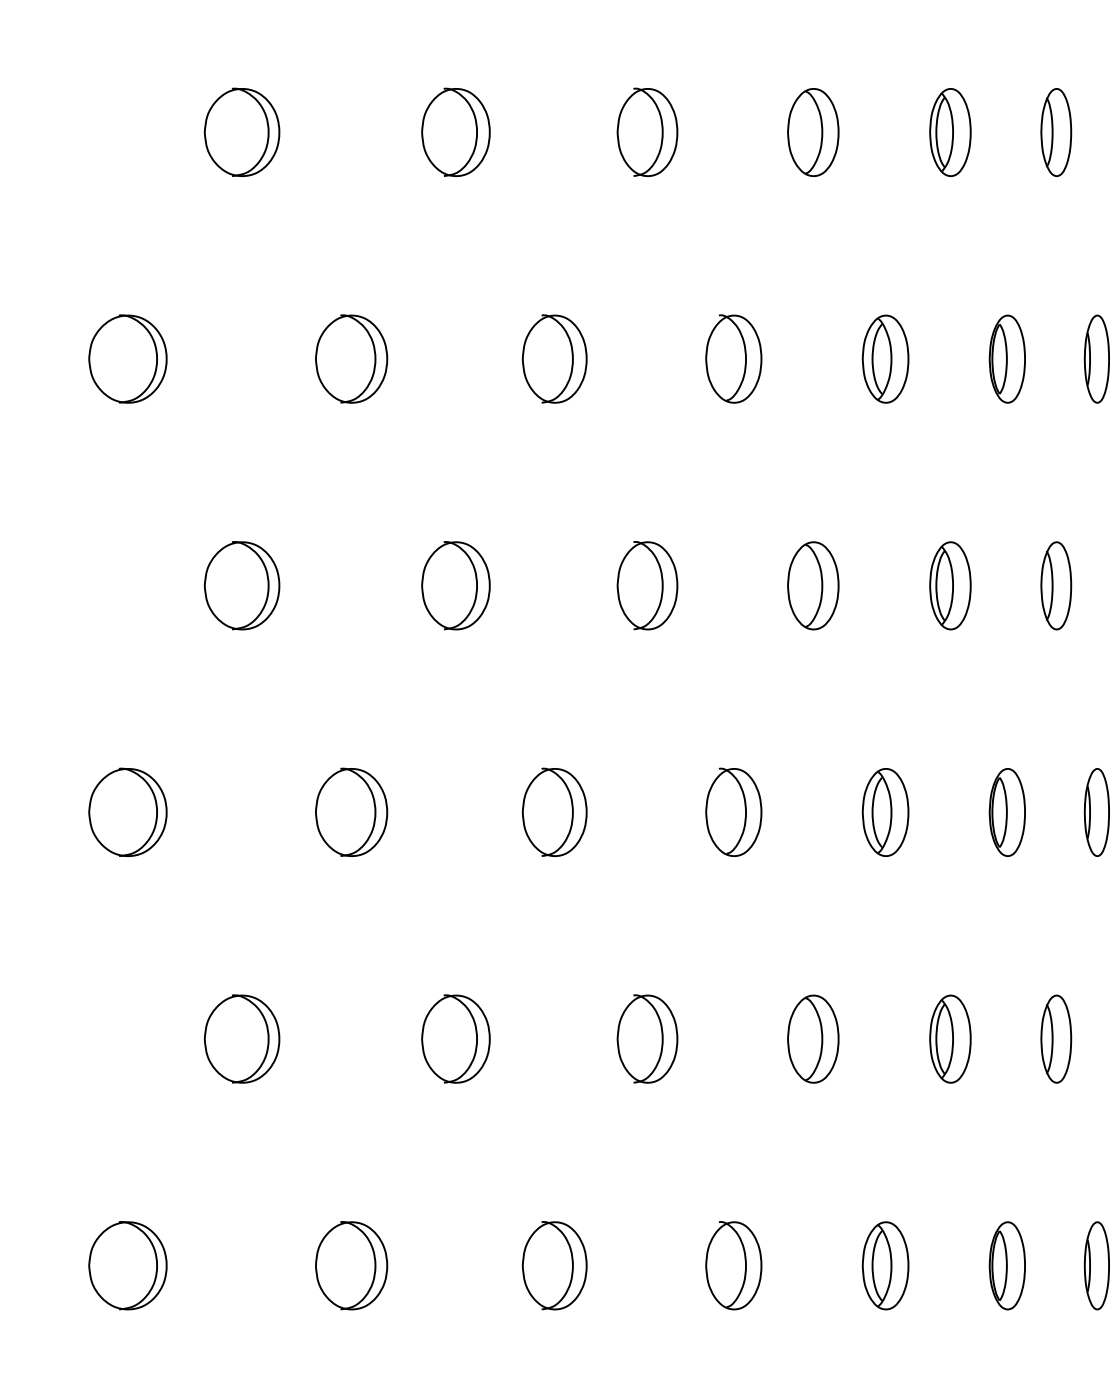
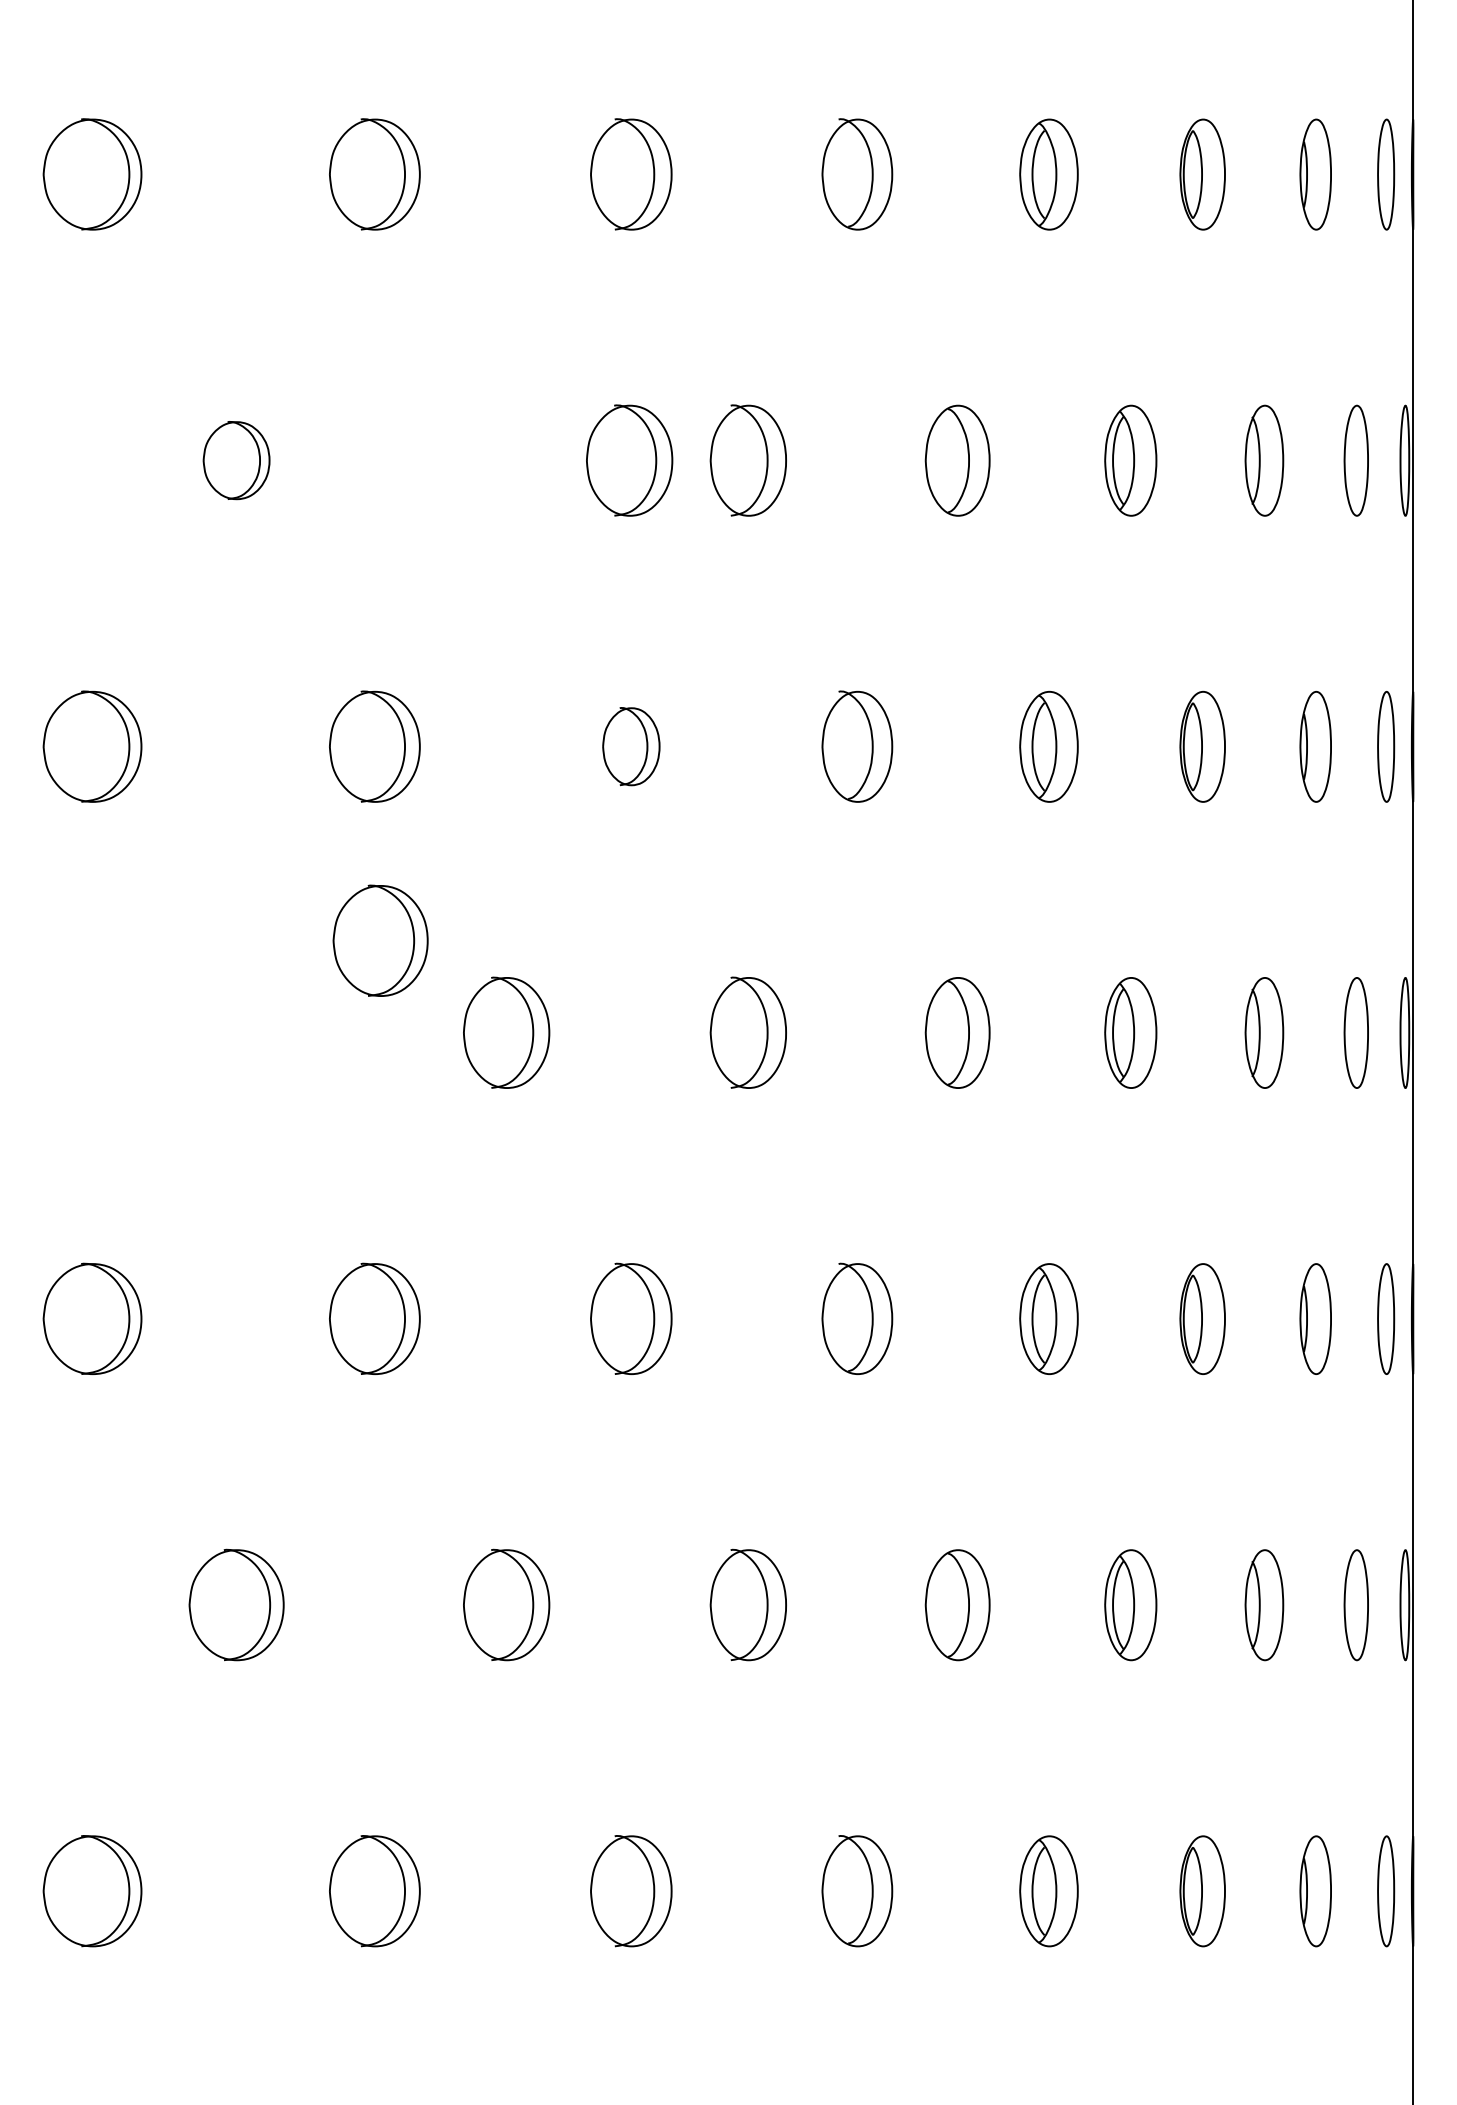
part: (241, 132) -> (236, 460), size x0.7
part: (455, 132) -> (629, 460), moved
part: (554, 358) -> (631, 746), size x0.7
part: (241, 585) -> (380, 940), moved

